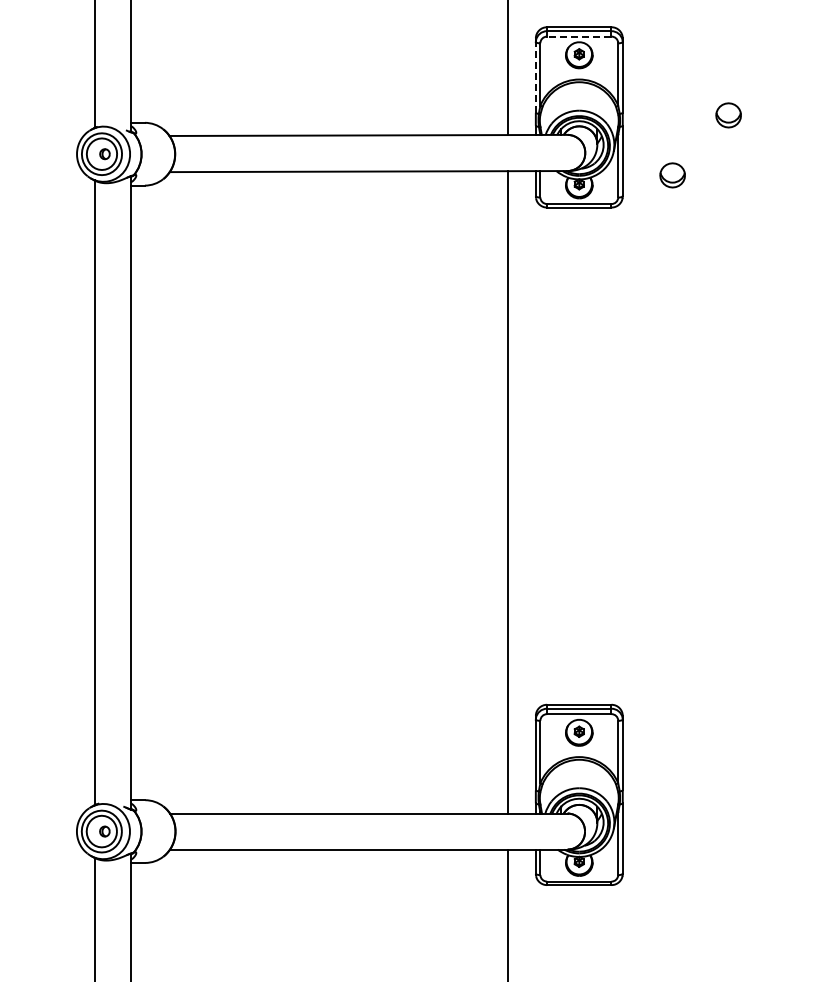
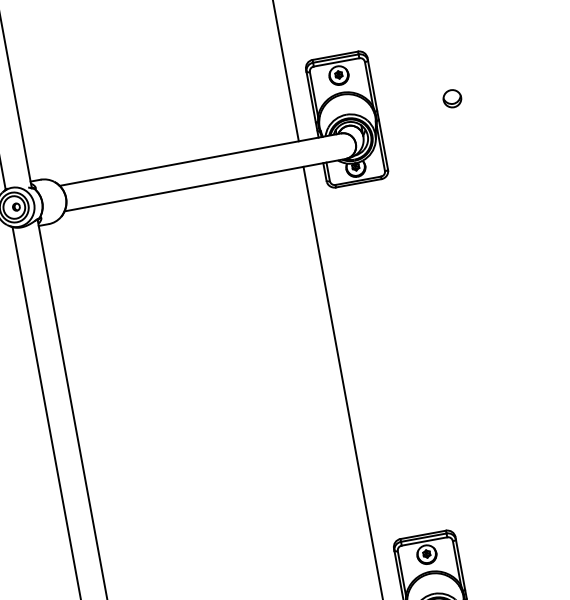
line: (578, 36) -> (335, 62), dashed -> solid
line: (535, 77) -> (310, 97), dashed -> solid
part: (672, 175) -> (420, 148), removed

